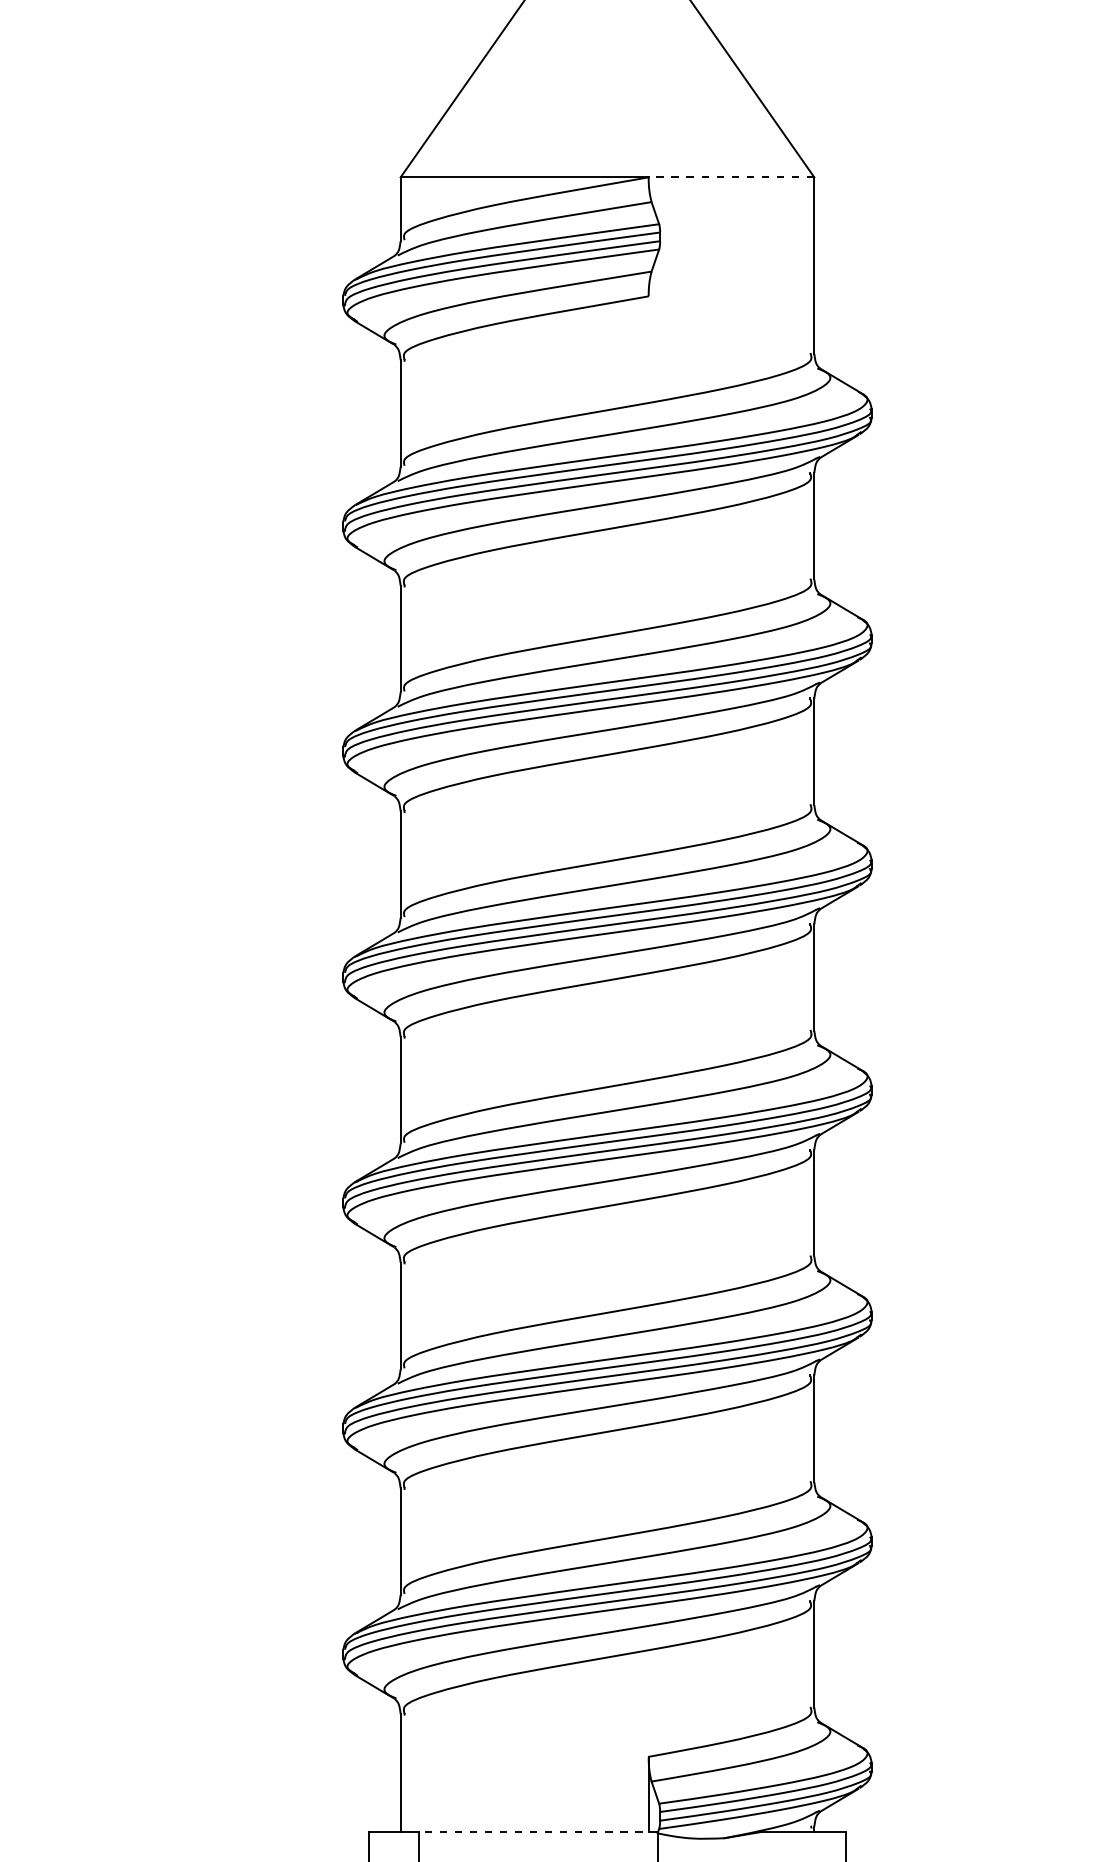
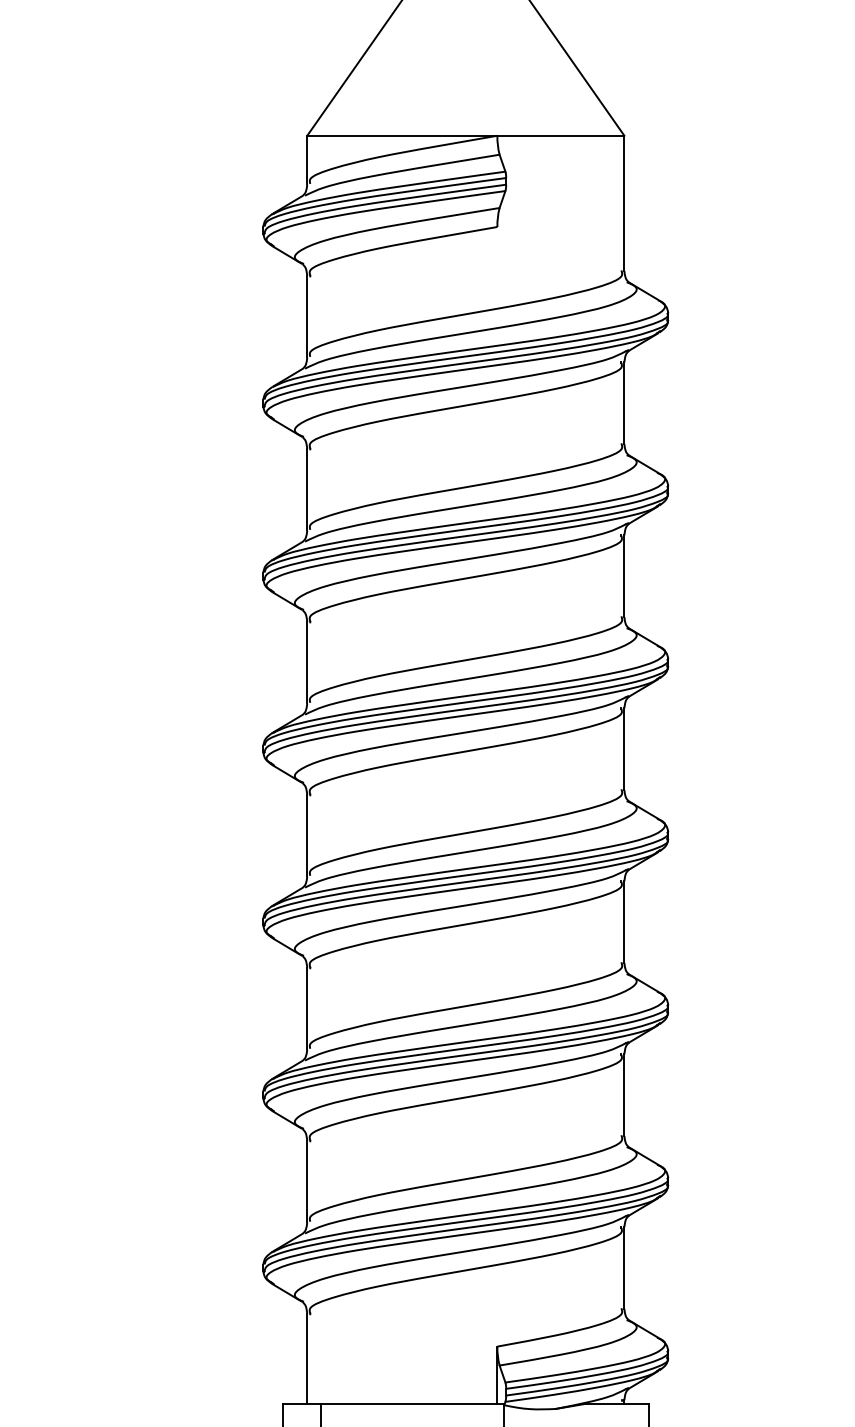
line: (731, 177) -> (560, 135), dashed -> solid
line: (537, 1832) -> (412, 1404), dashed -> solid

